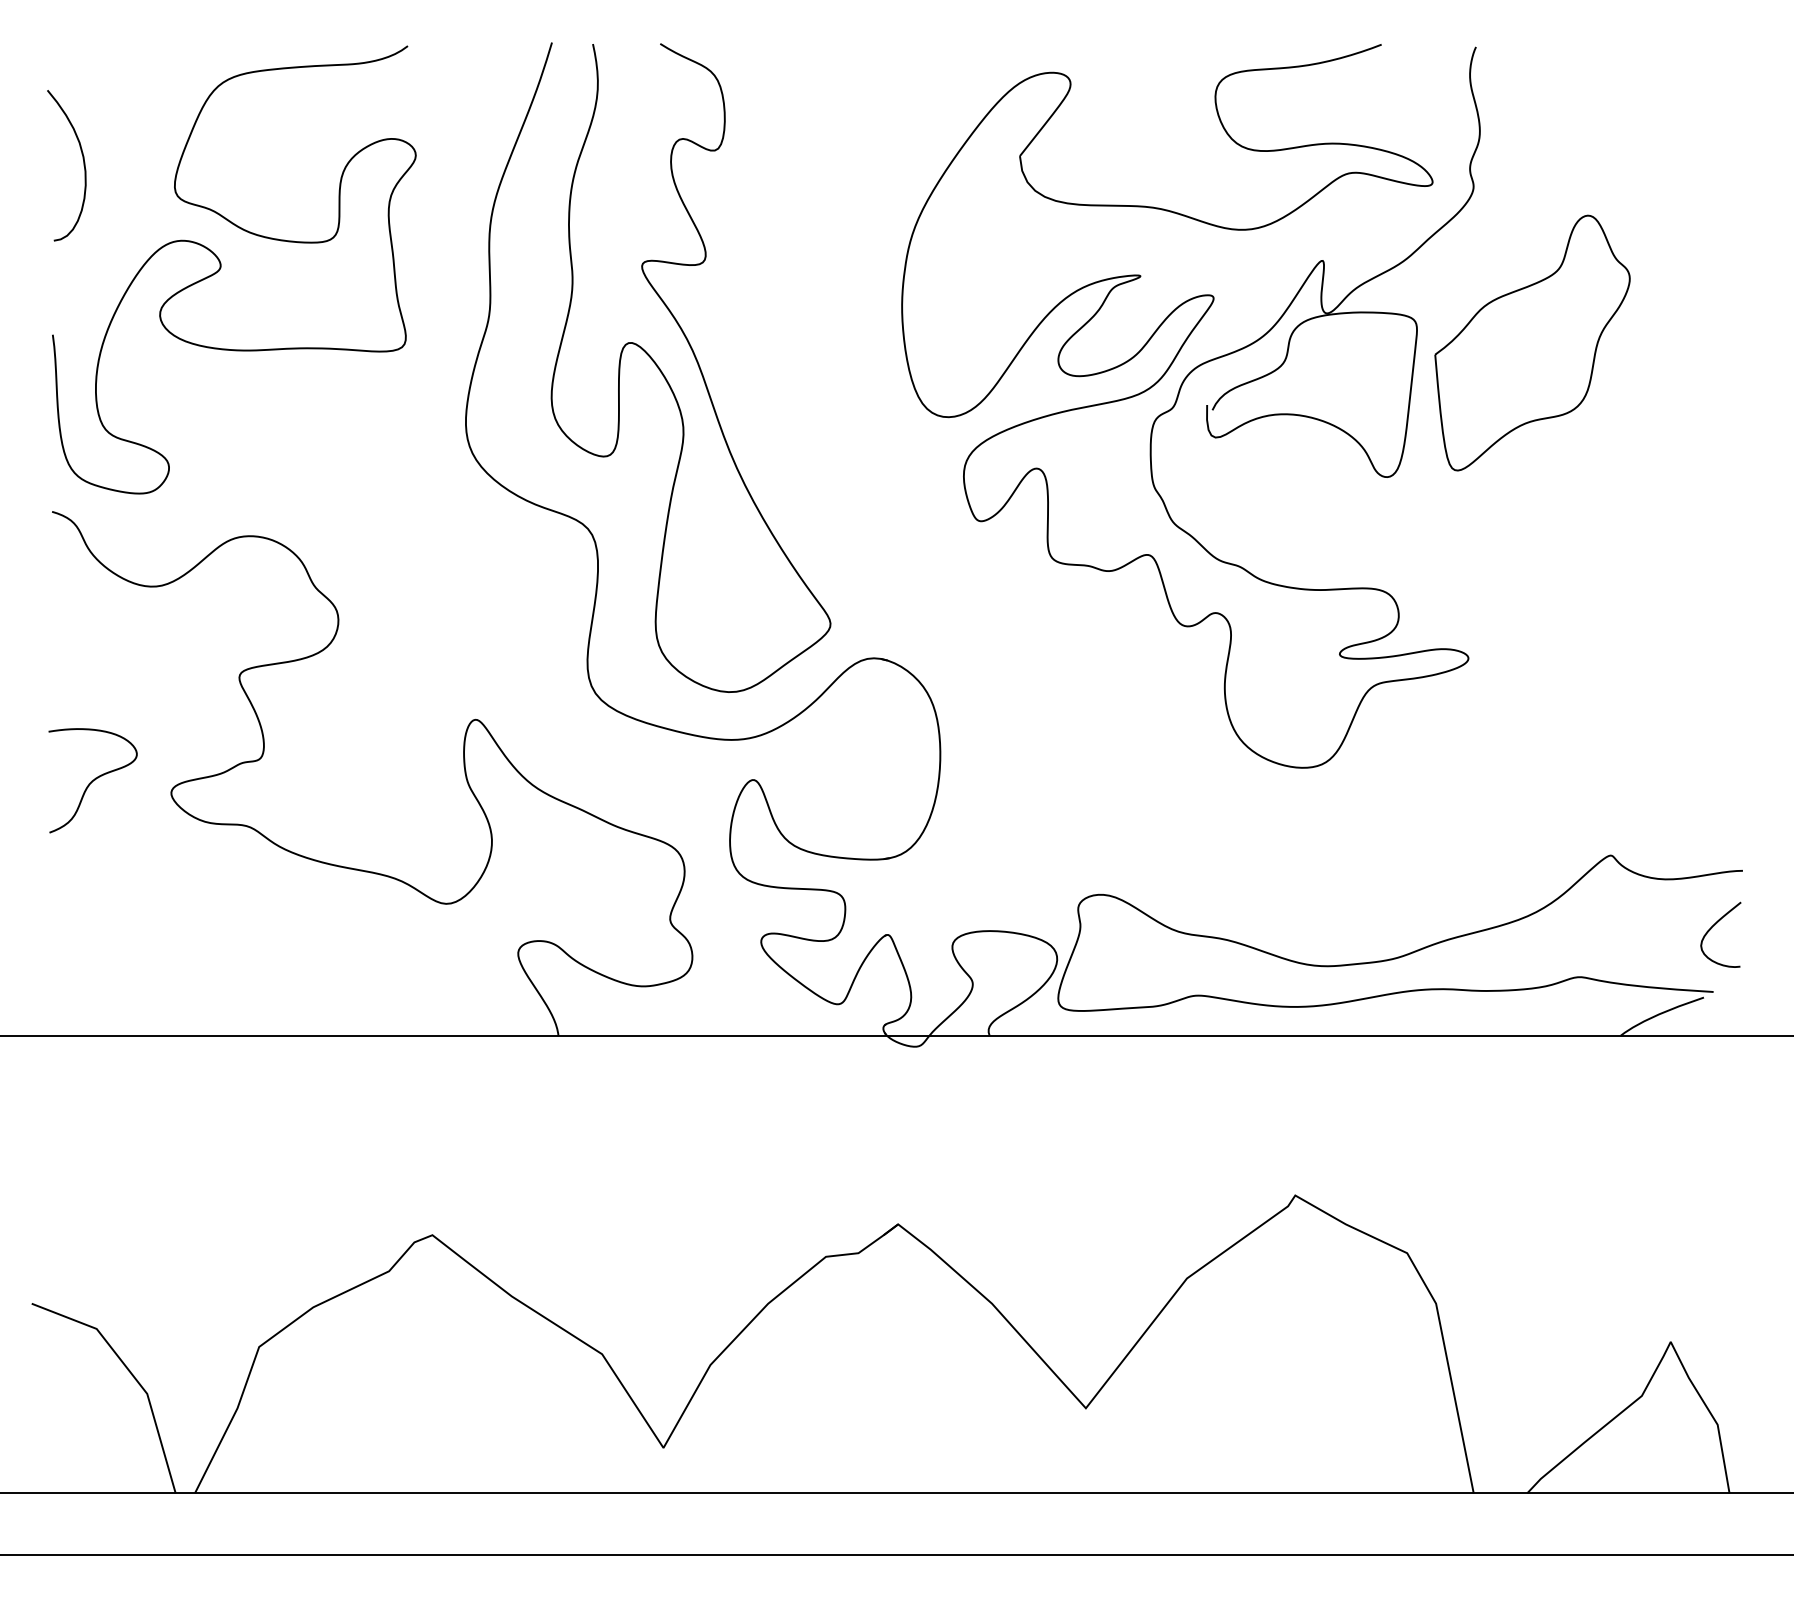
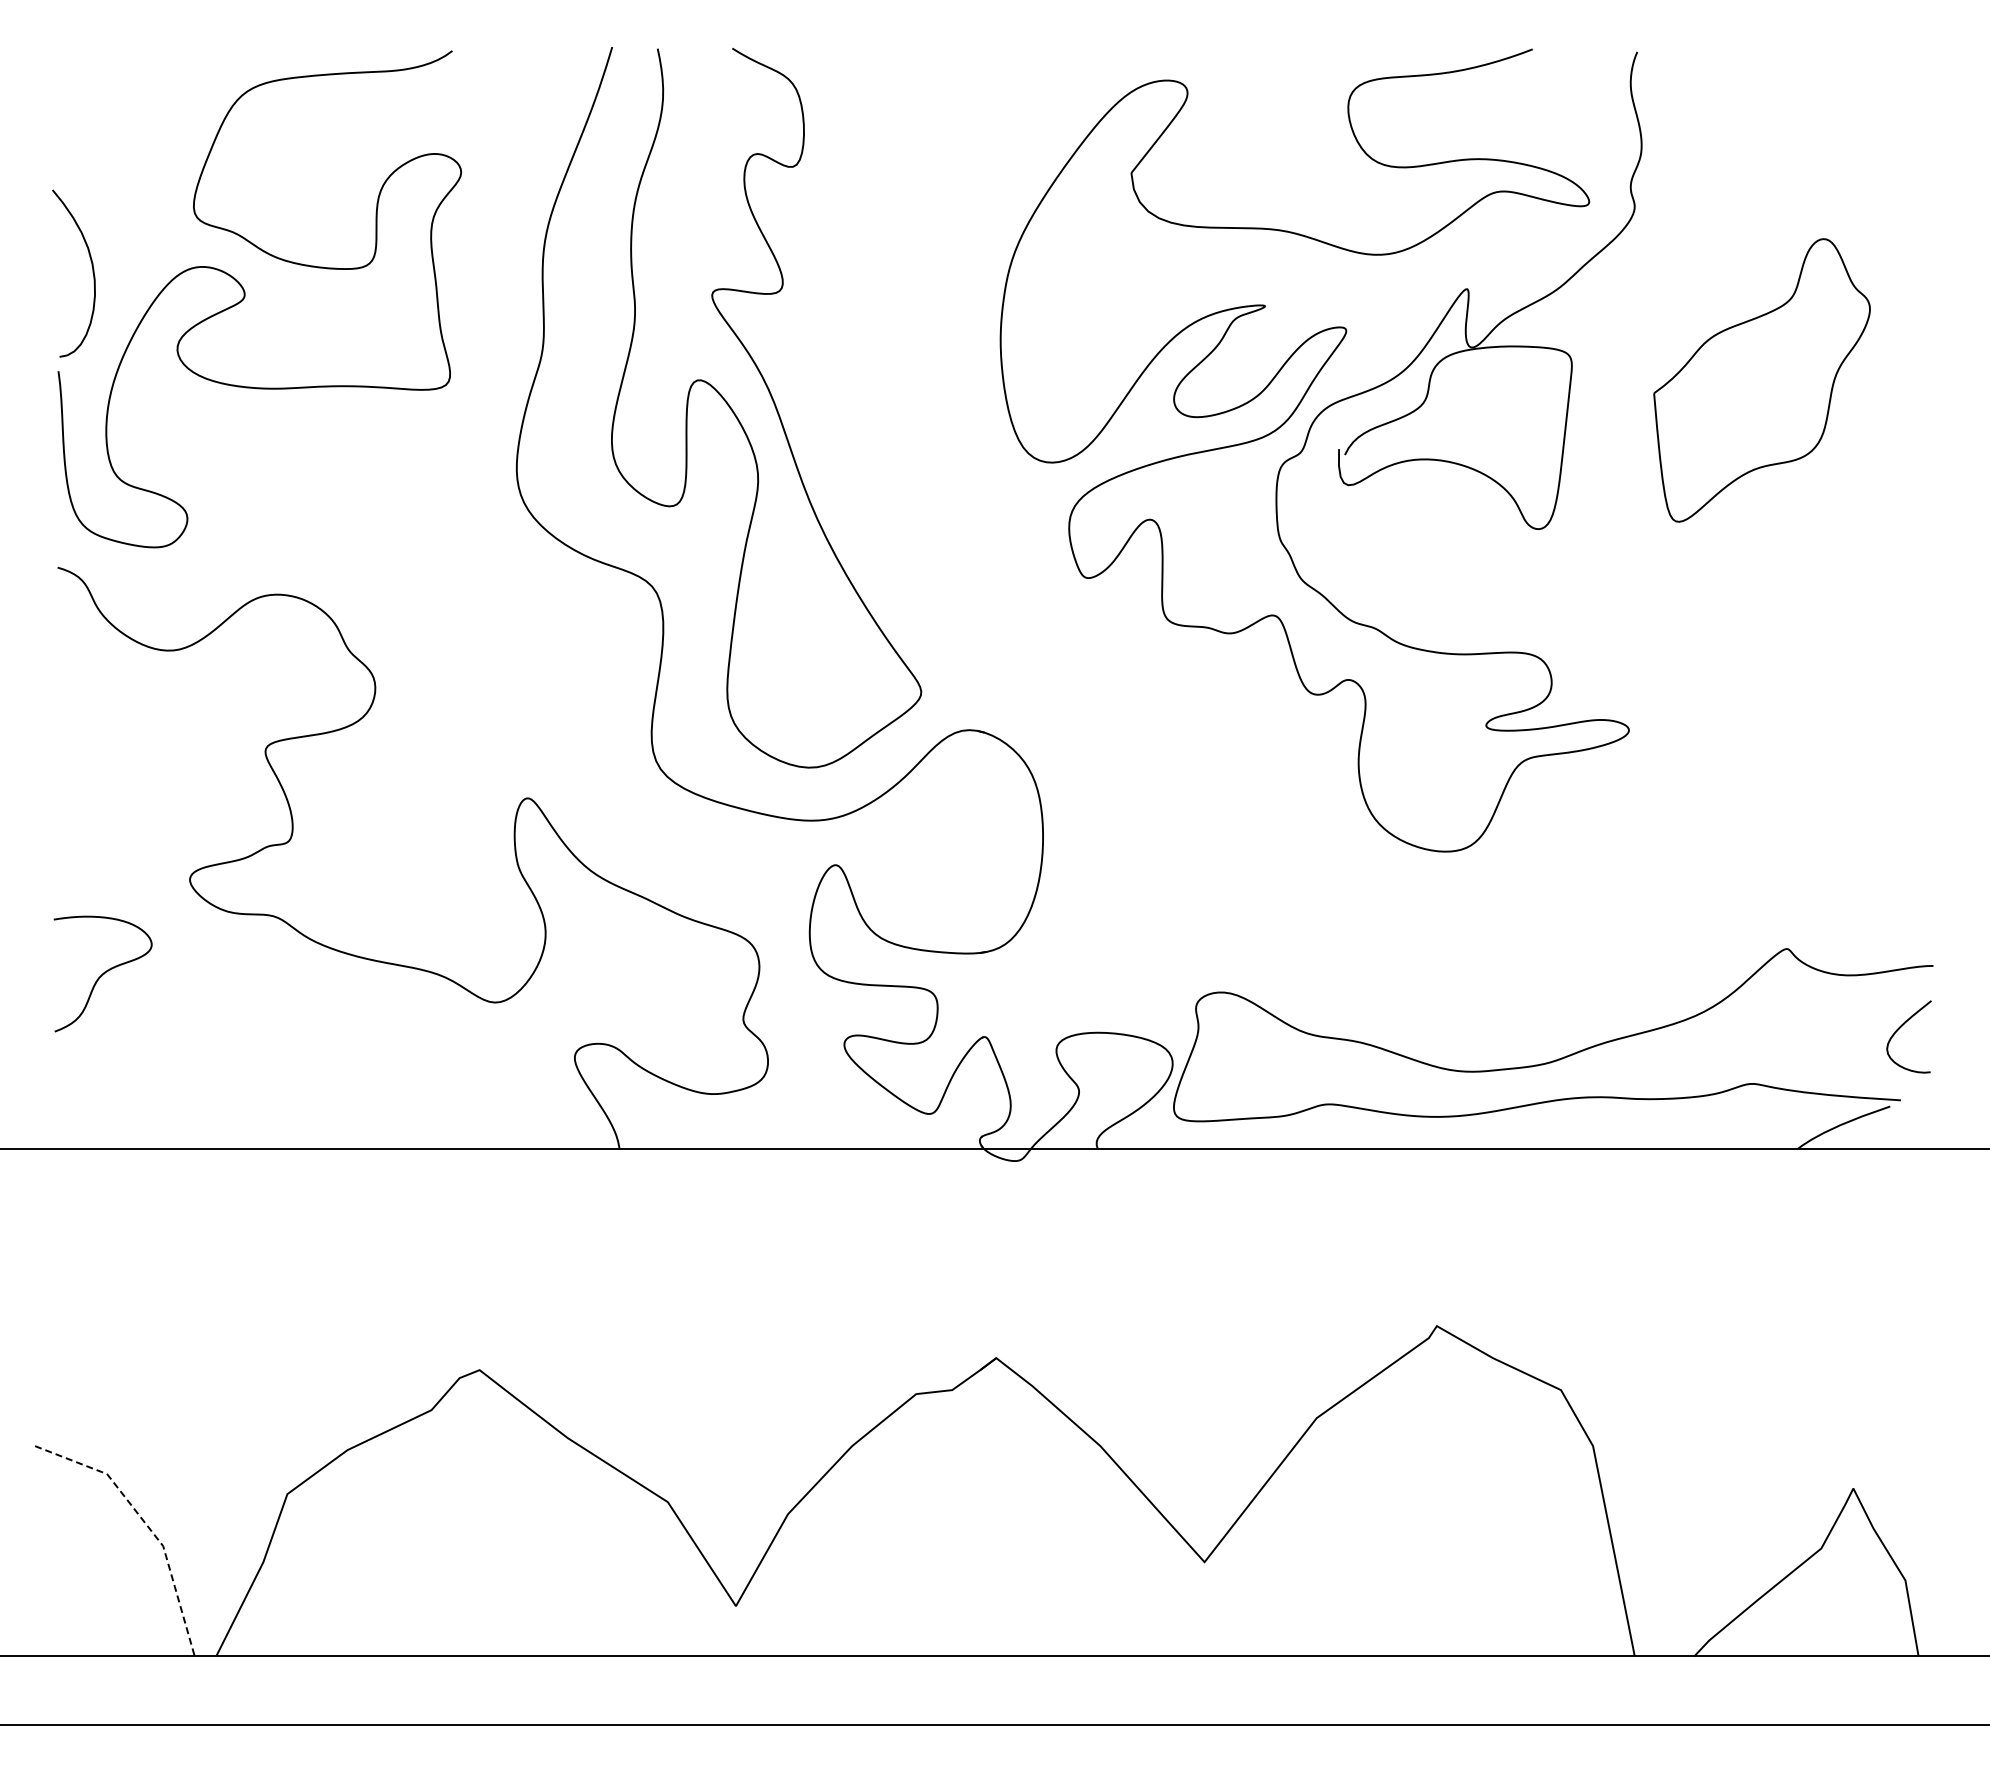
curve: (83, 165) -> (92, 273), moved
part: (1532, 343) -> (1761, 380), moved
curve: (92, 780) -> (102, 973), moved
line: (132, 1375) -> (146, 1525), solid -> dashed

